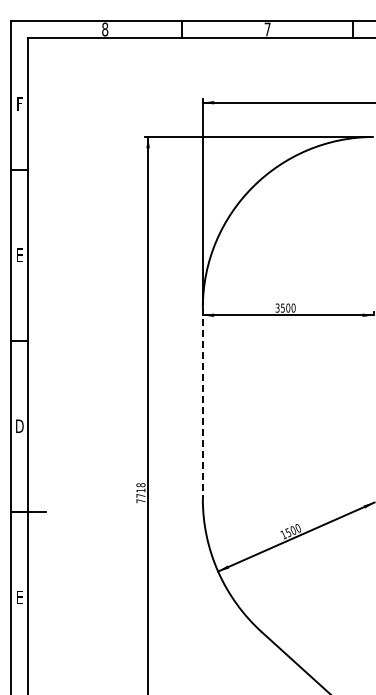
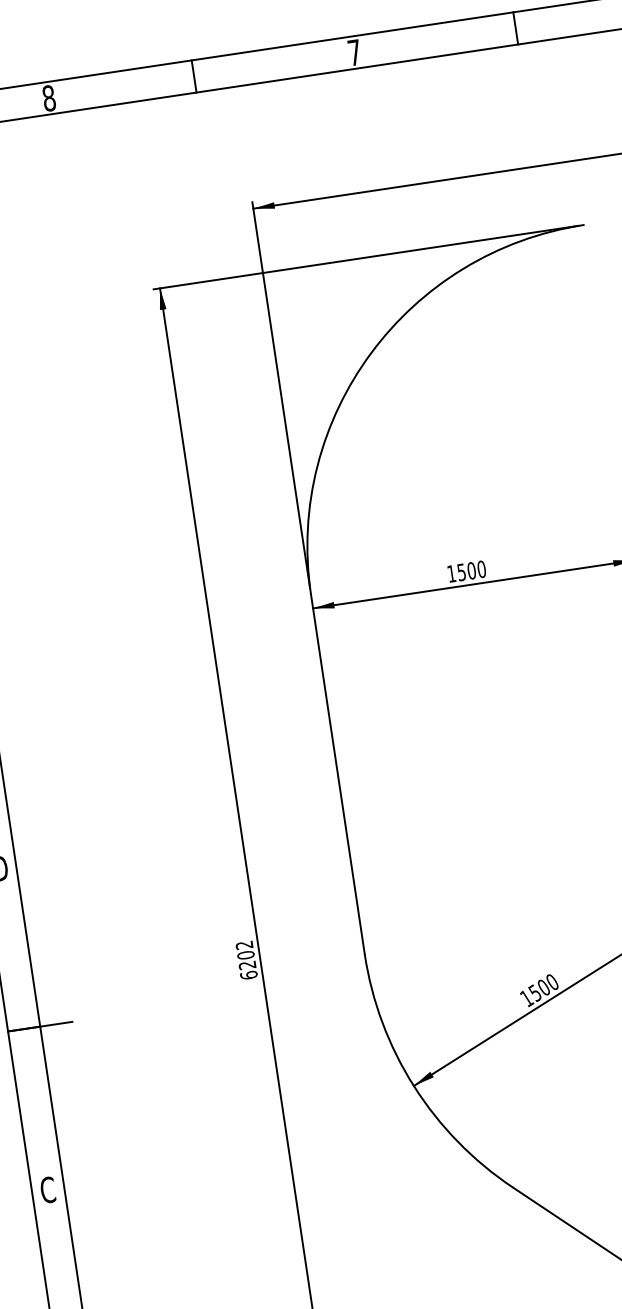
text: (277, 307) -> (451, 572), 3500 -> 1500
line: (202, 403) -> (337, 774), dashed -> solid
text: (140, 493) -> (245, 961), 7718 -> 6202
text: (19, 597) -> (47, 1190), E -> C

